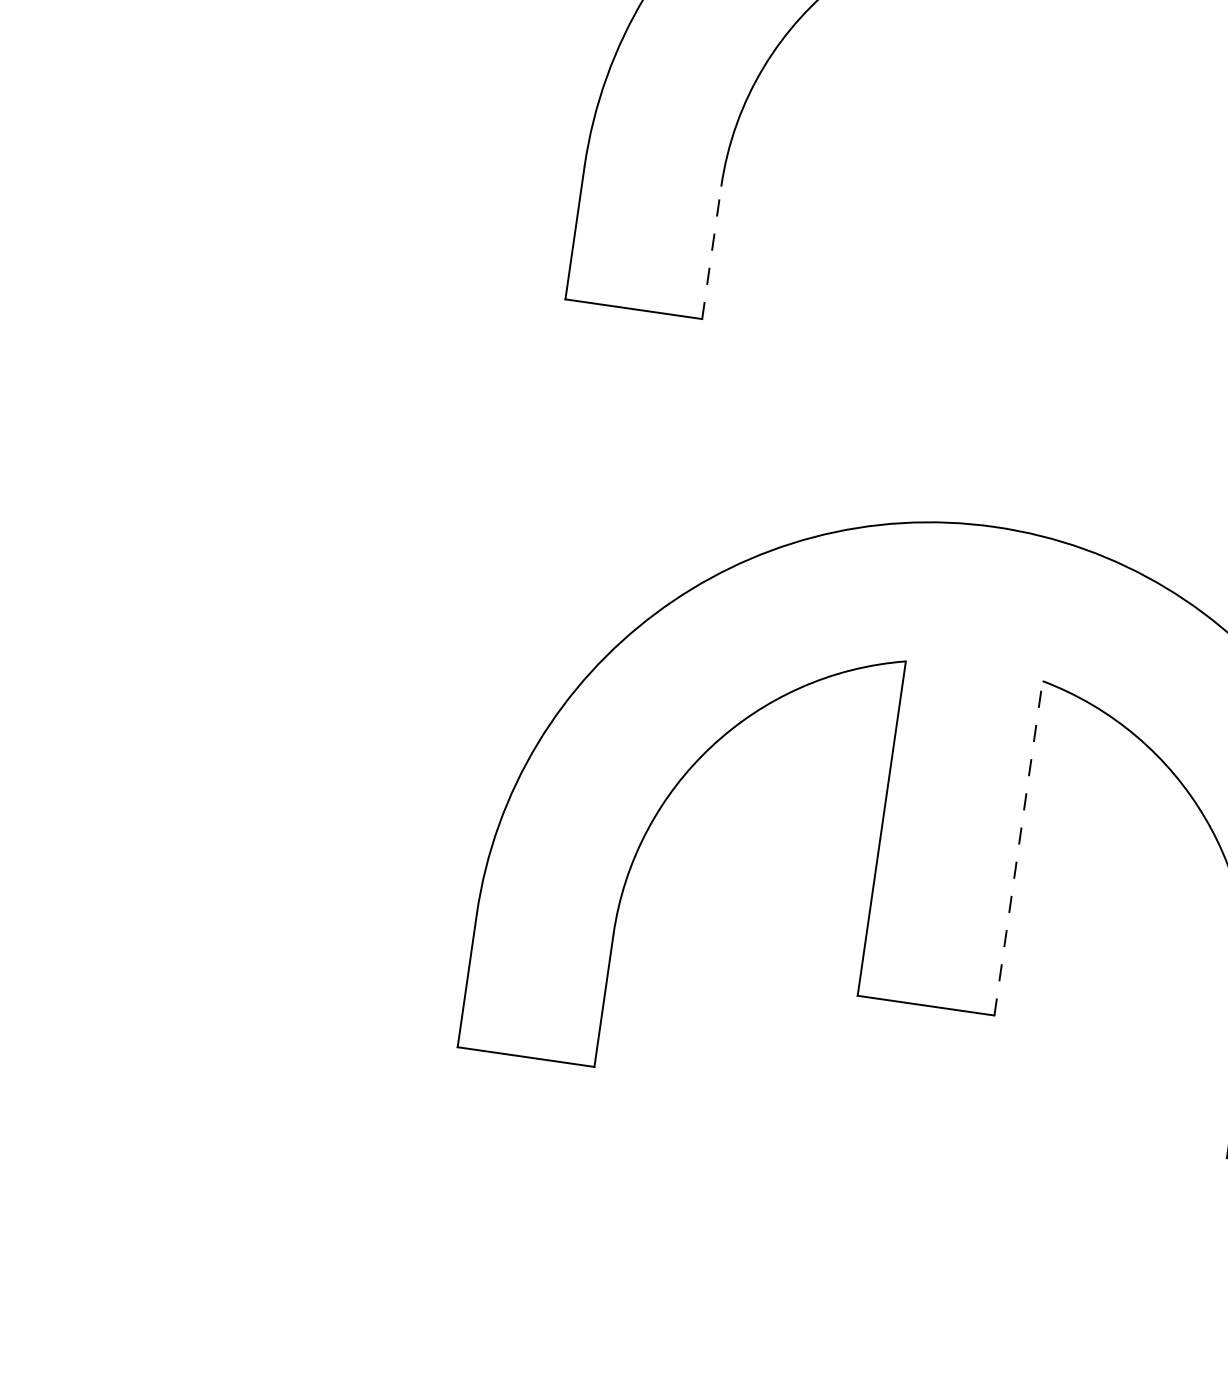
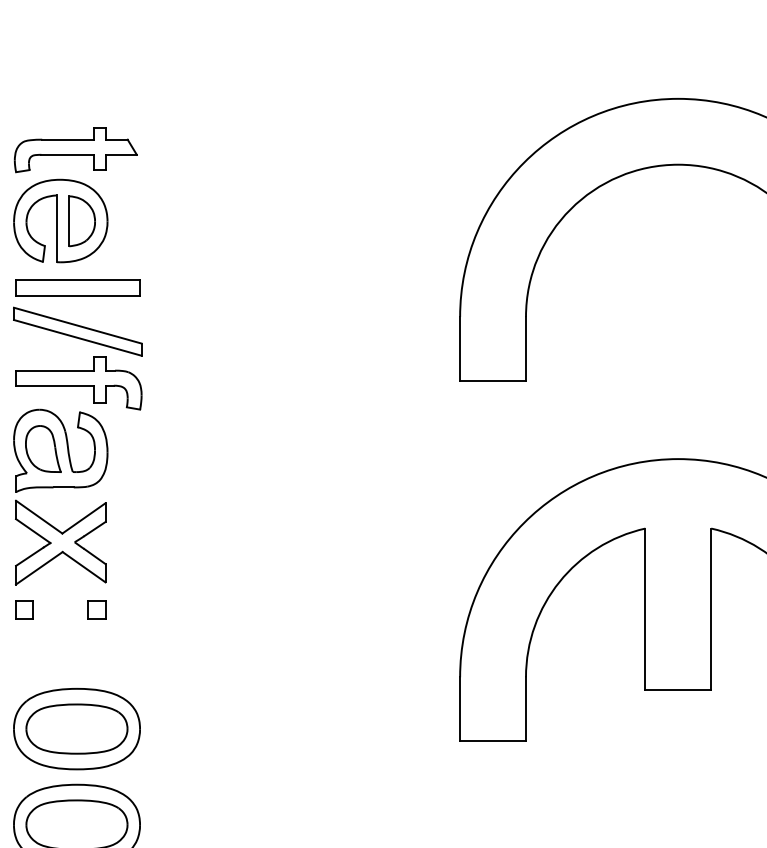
line: (712, 252) -> (526, 348), dashed -> solid
line: (1018, 849) -> (711, 609), dashed -> solid

